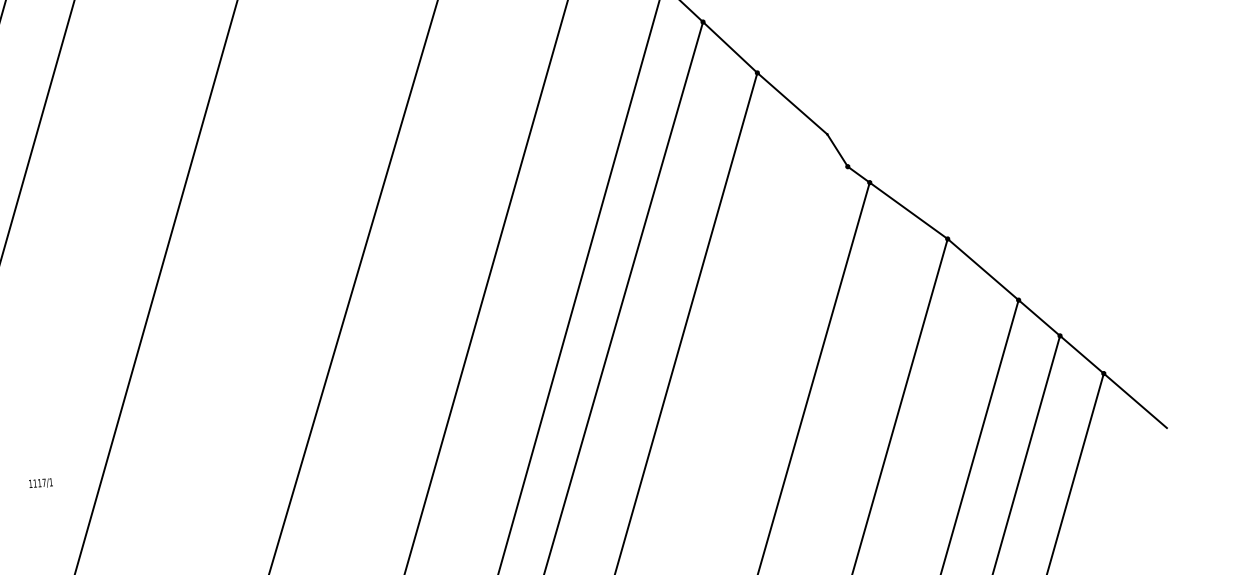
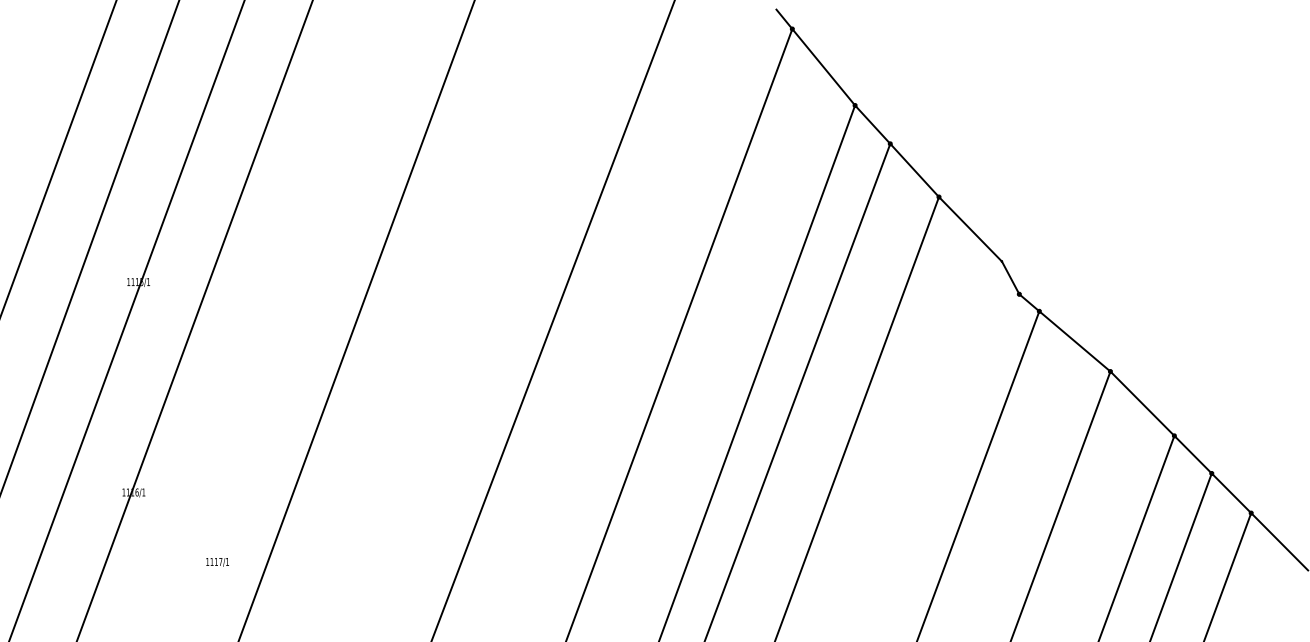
text: (40, 483) -> (217, 562), moved

